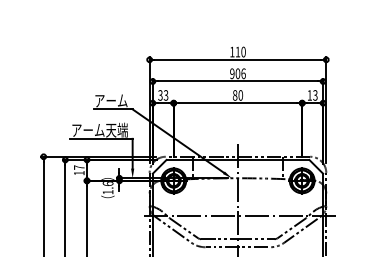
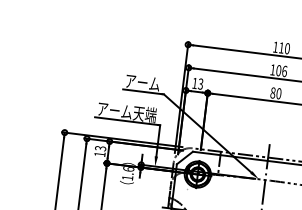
text: (232, 73) -> (273, 69), 906 -> 106
text: (160, 95) -> (194, 83), 33 -> 13
text: (78, 167) -> (99, 148), 17 -> 13

